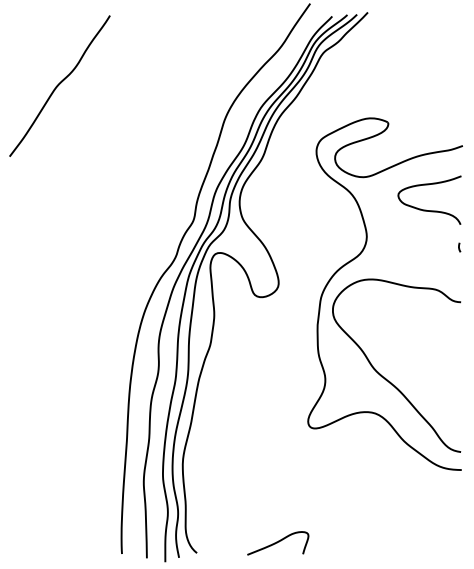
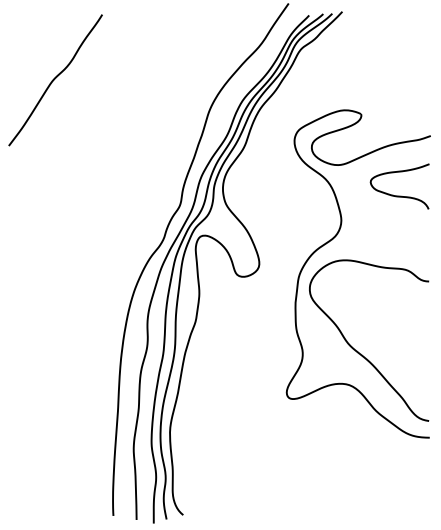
line: (459, 247) -> (427, 230), removed
curve: (277, 542) -> (258, 505), removed

